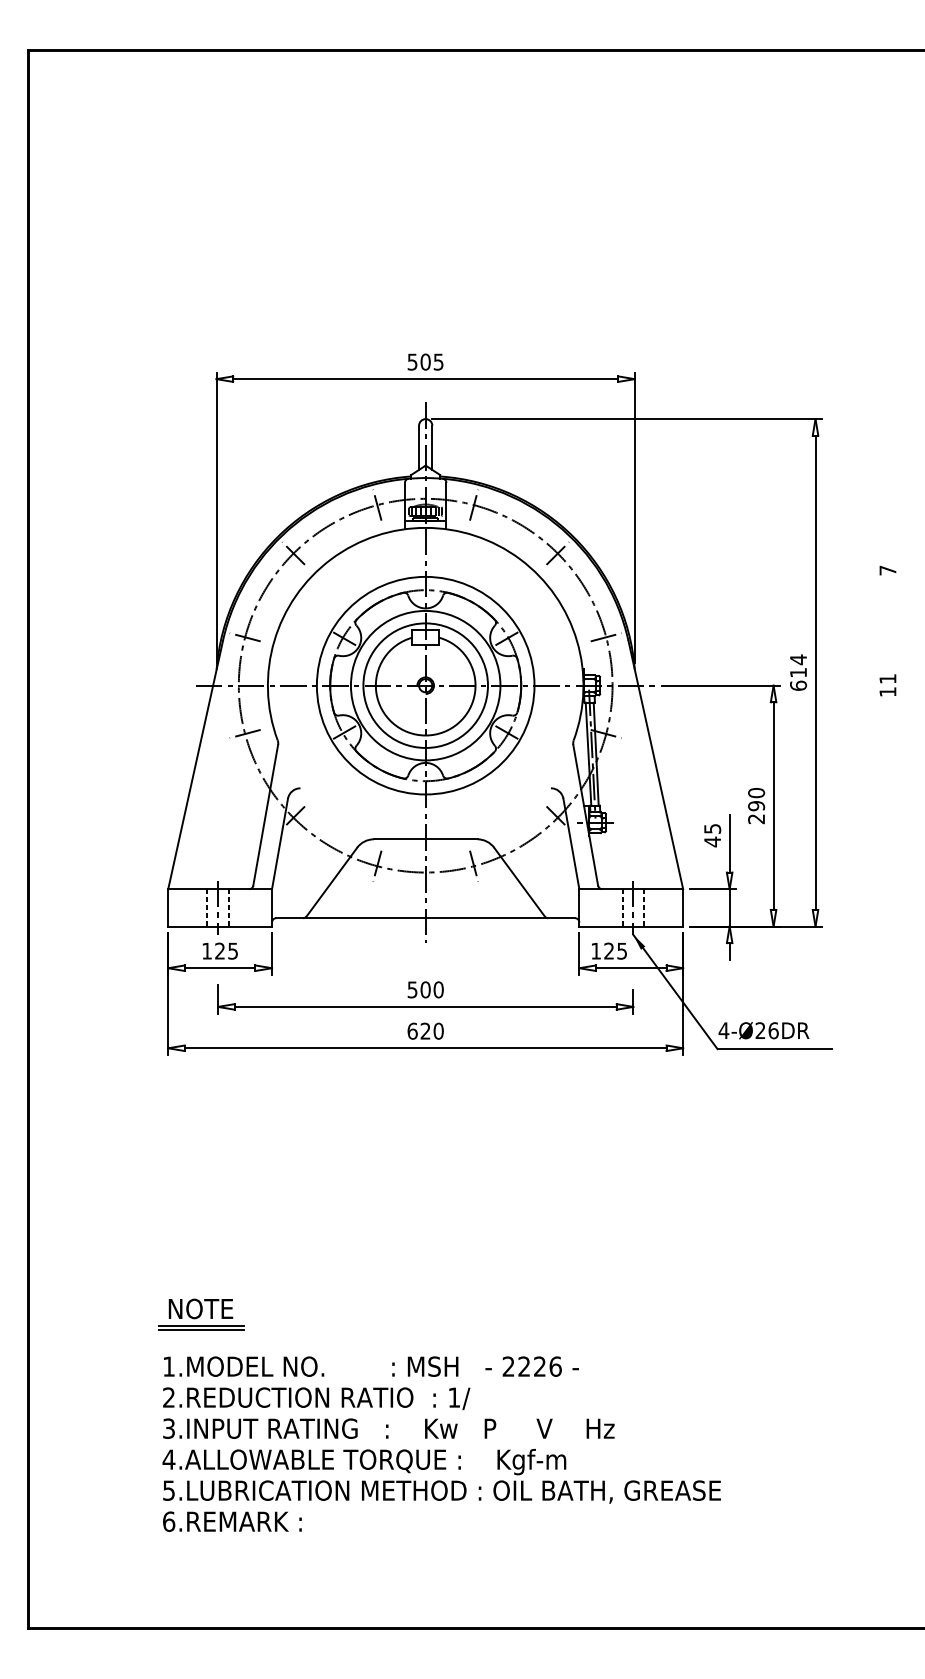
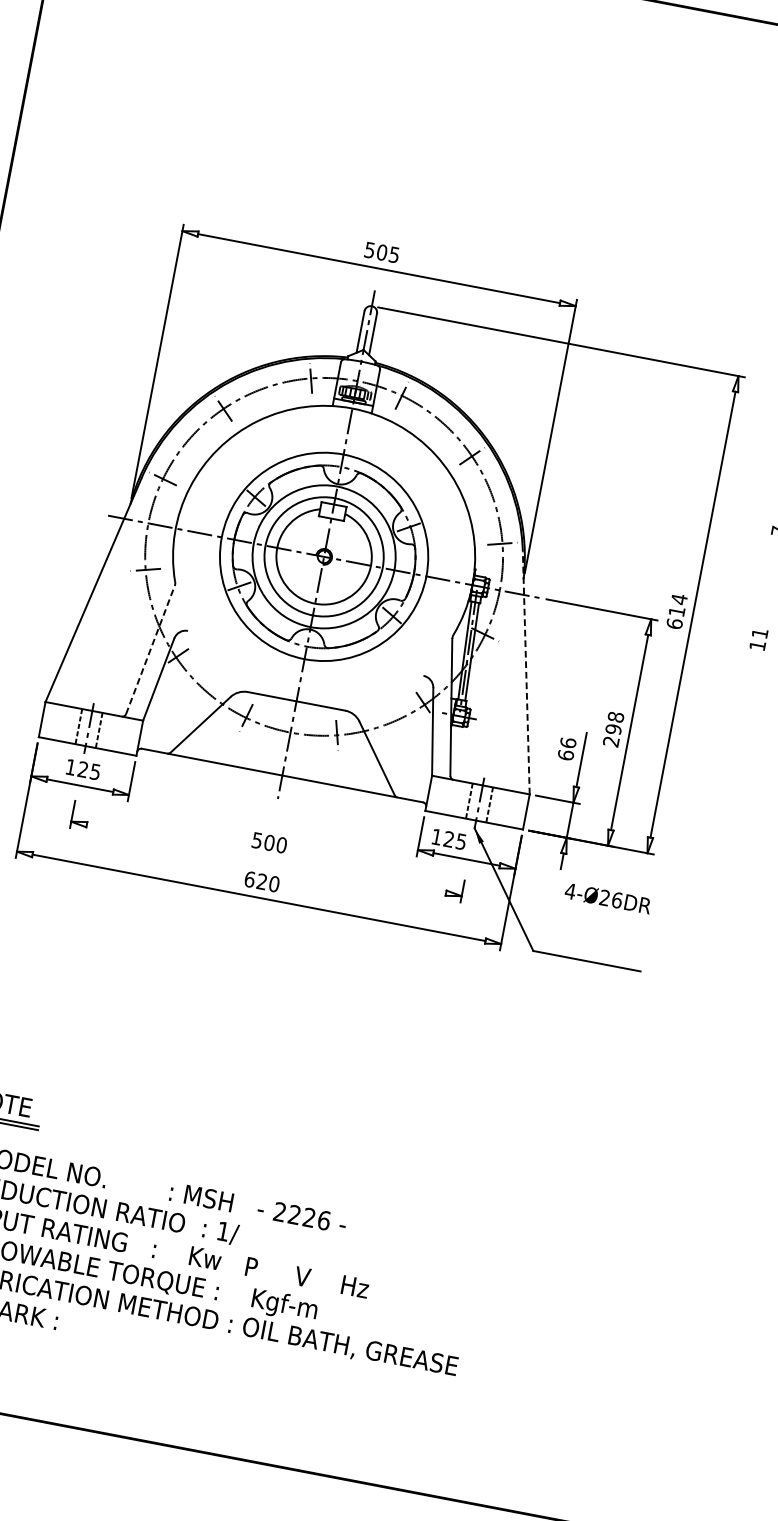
line: (655, 764) -> (526, 672), solid -> dashed
text: (756, 793) -> (615, 717), 290 -> 298
line: (265, 815) -> (150, 650), solid -> dashed
text: (712, 835) -> (566, 749), 45 -> 66
line: (425, 1006) -> (266, 858), removed
text: (763, 1030) -> (607, 898), moved

